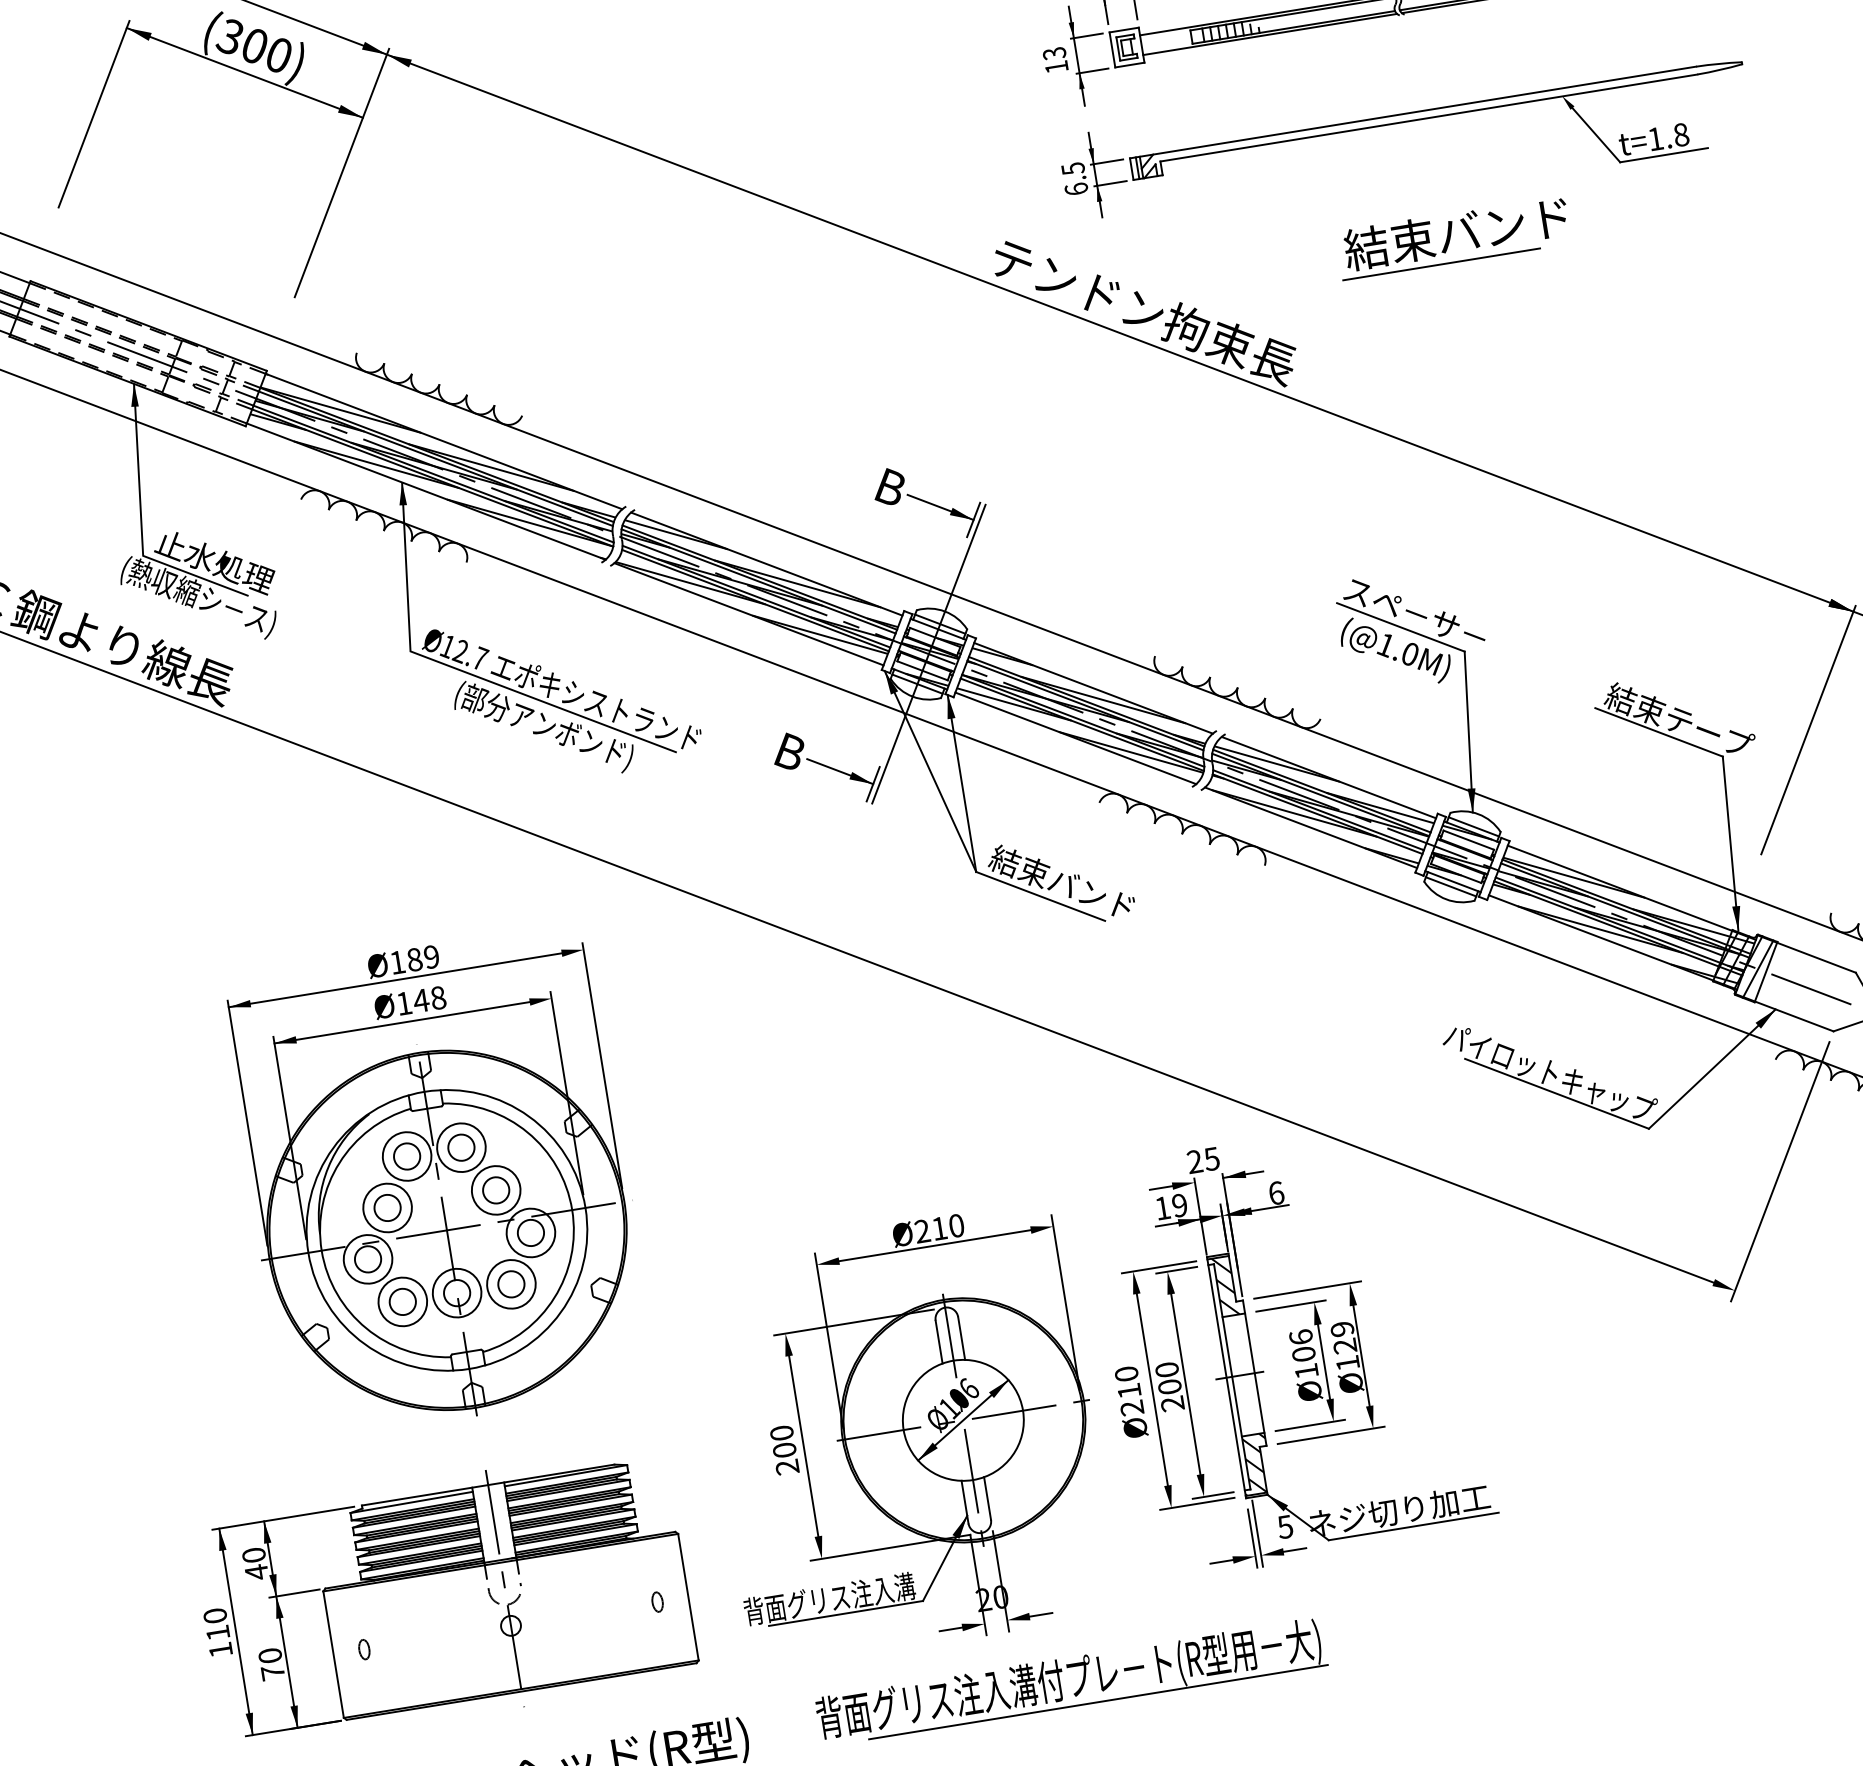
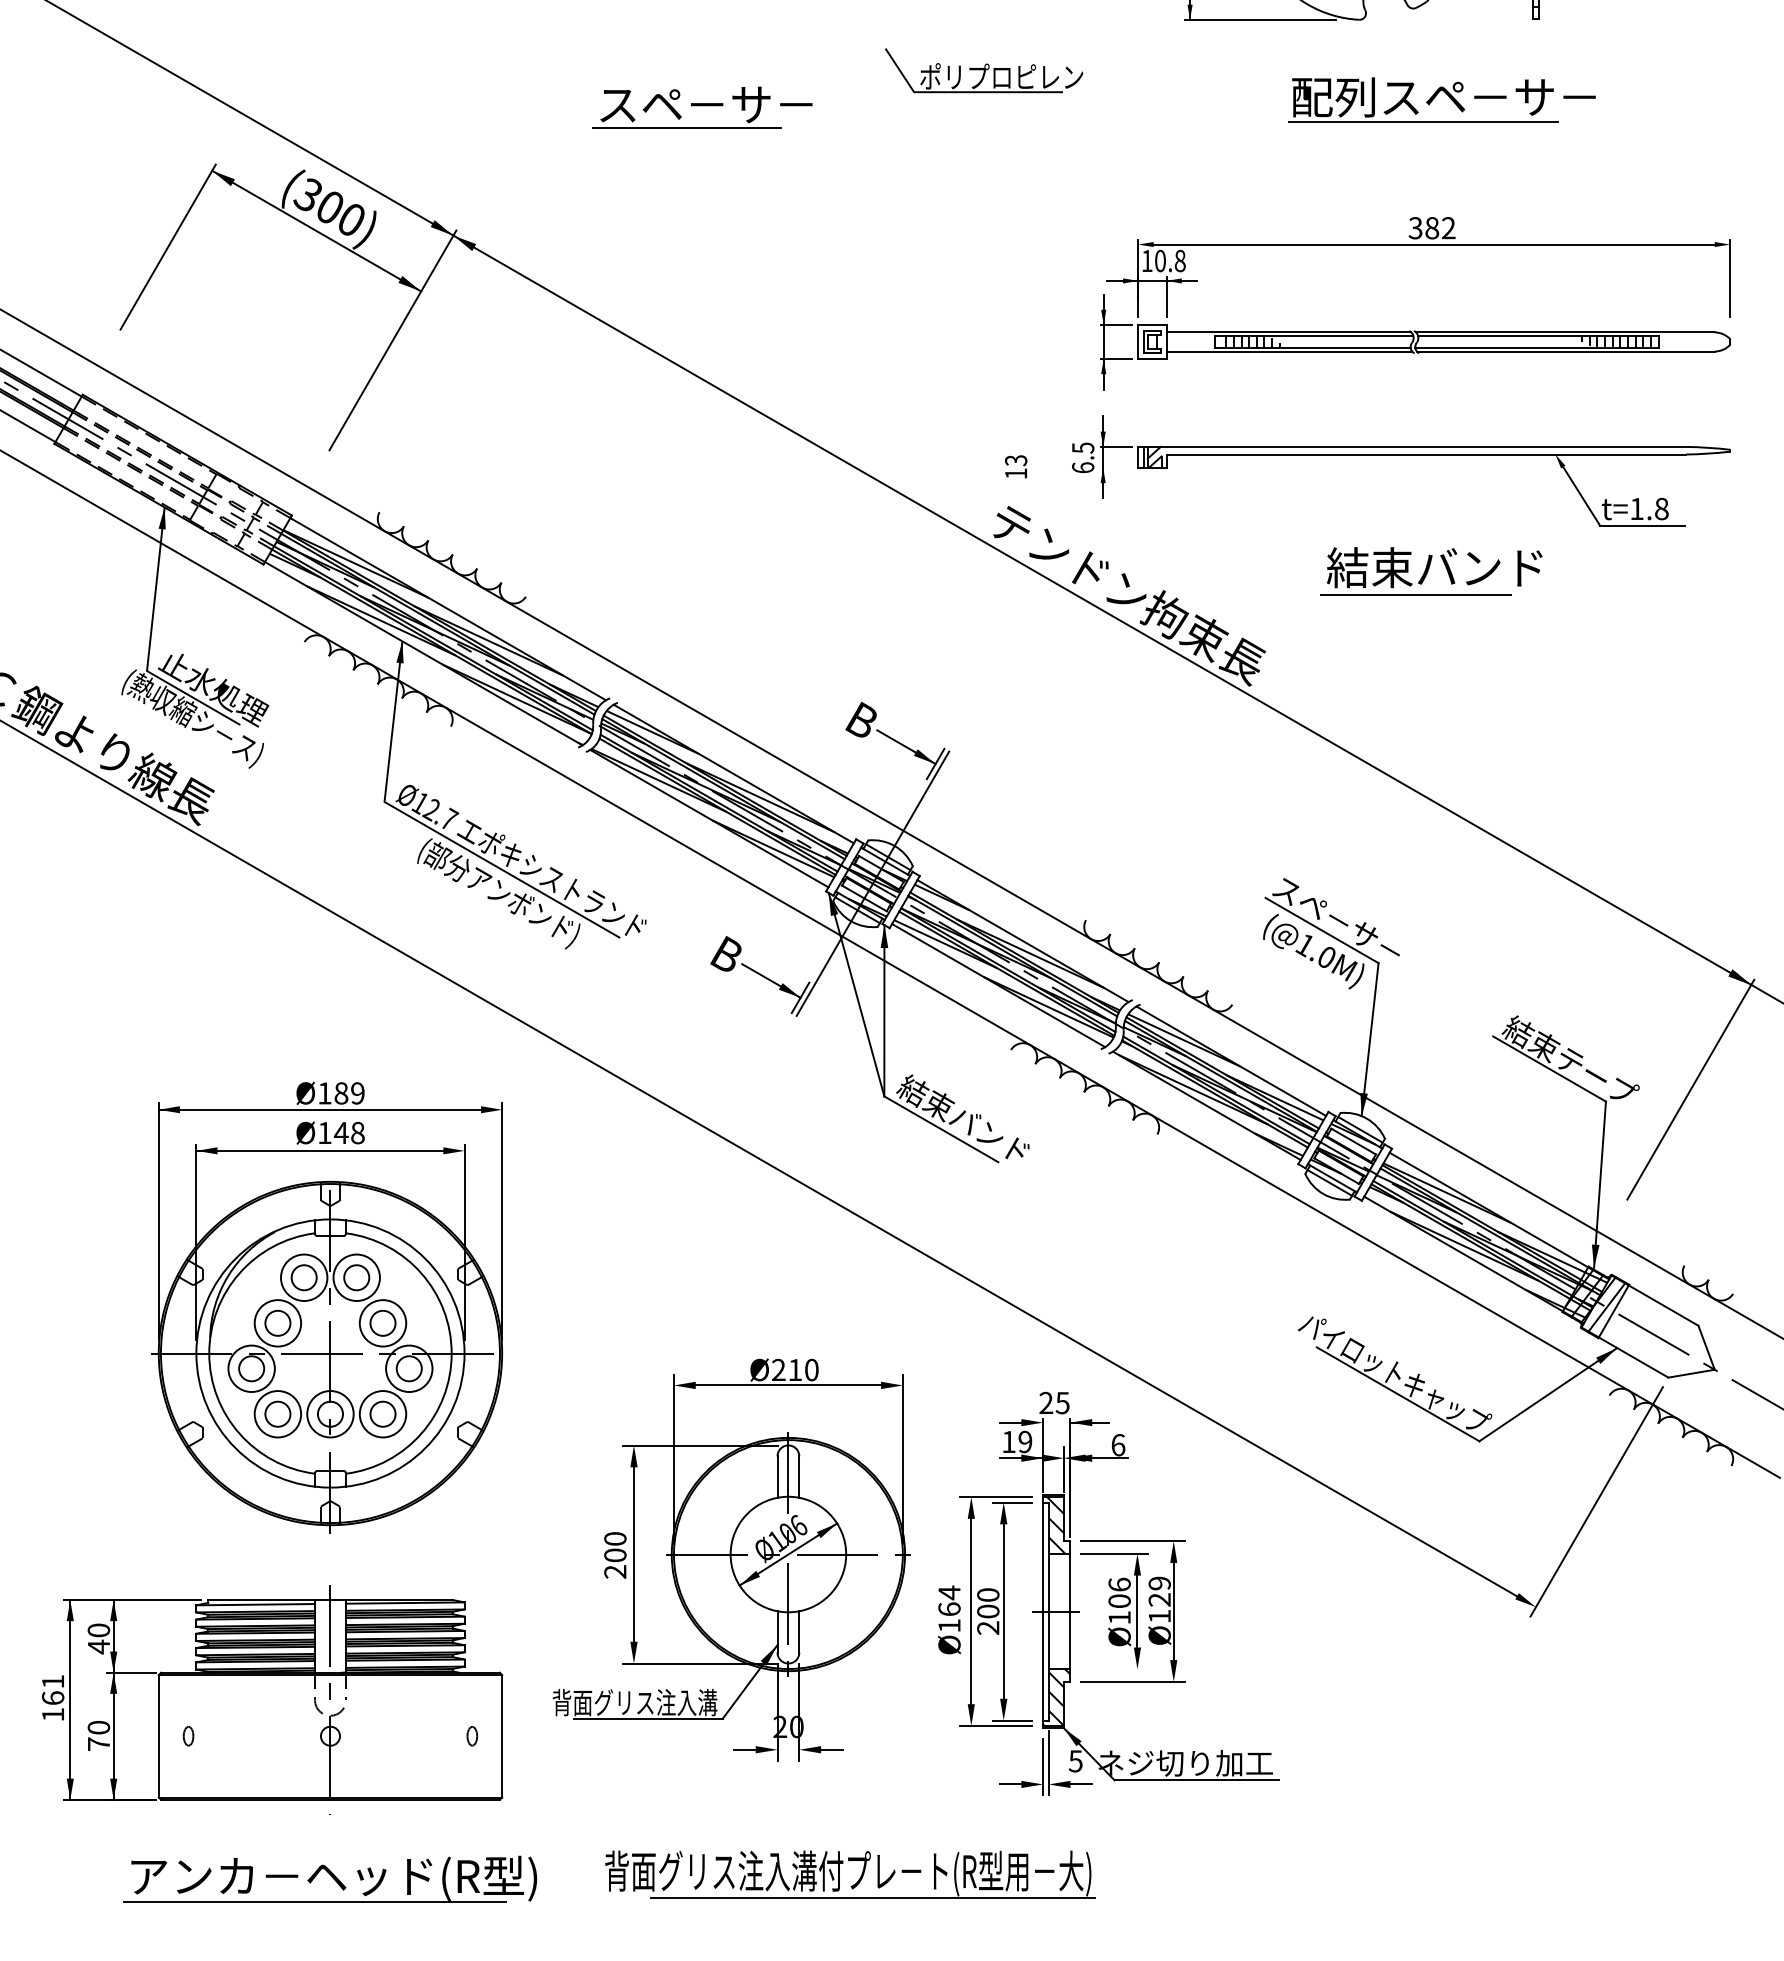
text: (1055, 59) -> (1016, 466), moved
line: (1109, 183) -> (1115, 467), removed
text: (1129, 1390) -> (949, 1608), Ø210 -> Ø164
line: (1309, 1425) -> (1114, 1669), removed
part: (905, 1435) -> (731, 1559), moved
text: (215, 1624) -> (52, 1689), 110 -> 161

